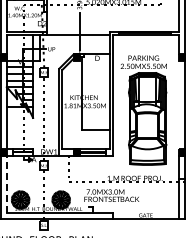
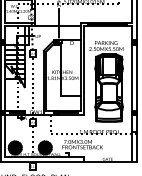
line: (178, 103) -> (131, 76), added
line: (6, 184) -> (4, 136), dashed -> solid

